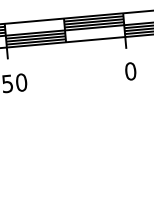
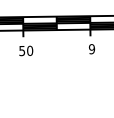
text: (129, 71) -> (91, 49), 0 -> 9

